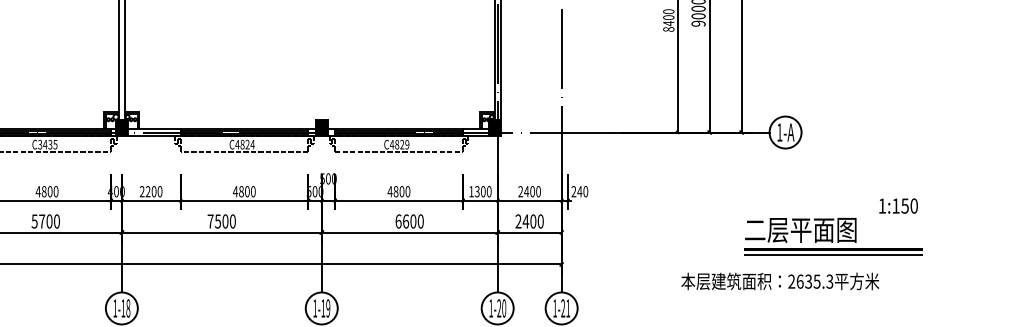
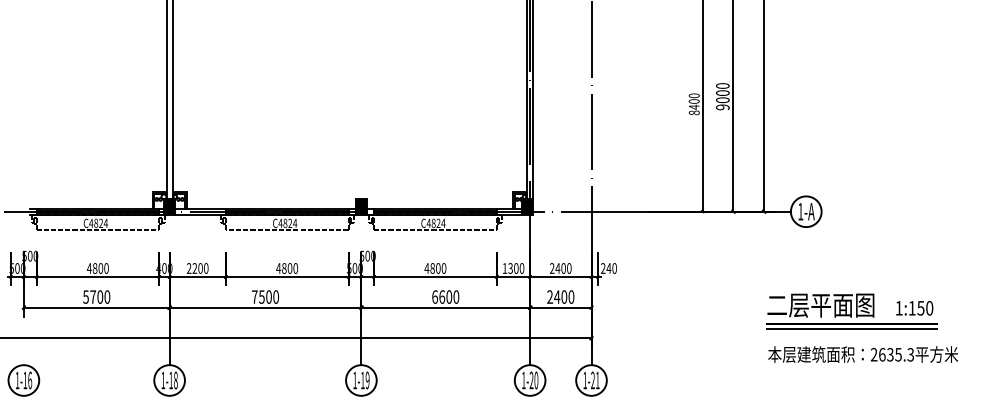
text: (47, 143) -> (98, 222), C3435 -> C4824
text: (407, 143) -> (443, 222), C4829 -> C4824
text: (898, 206) -> (914, 308), moved
text: (779, 281) -> (862, 354), moved

